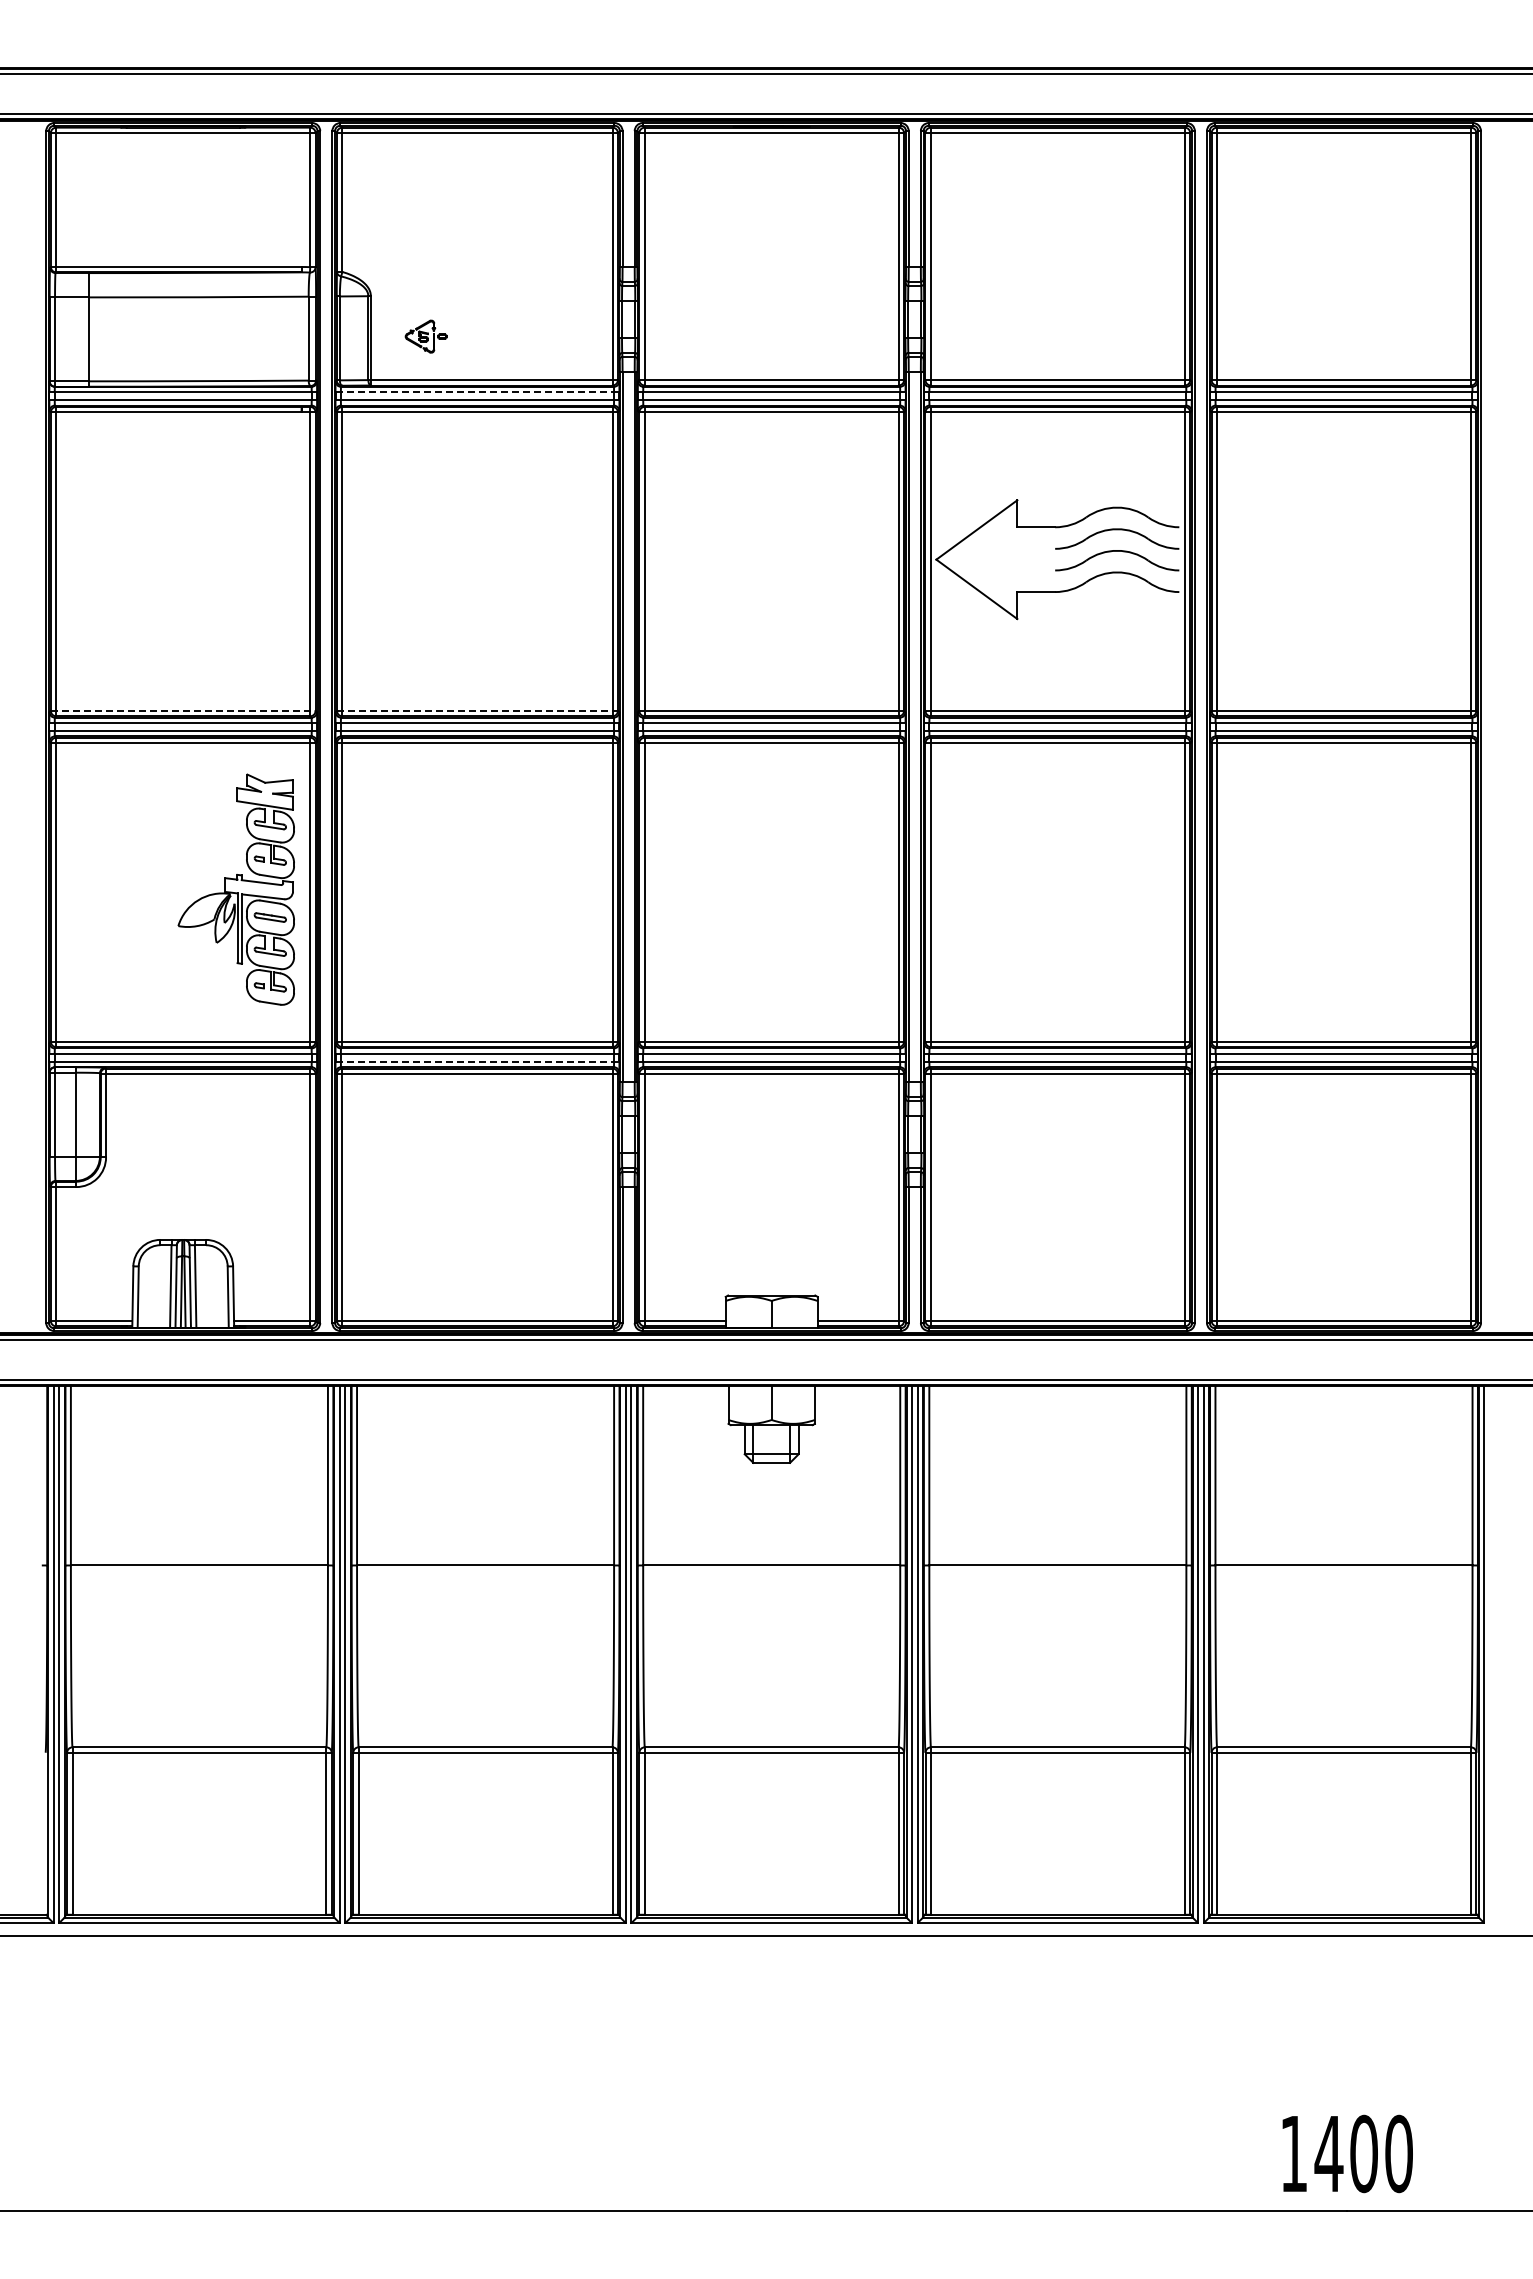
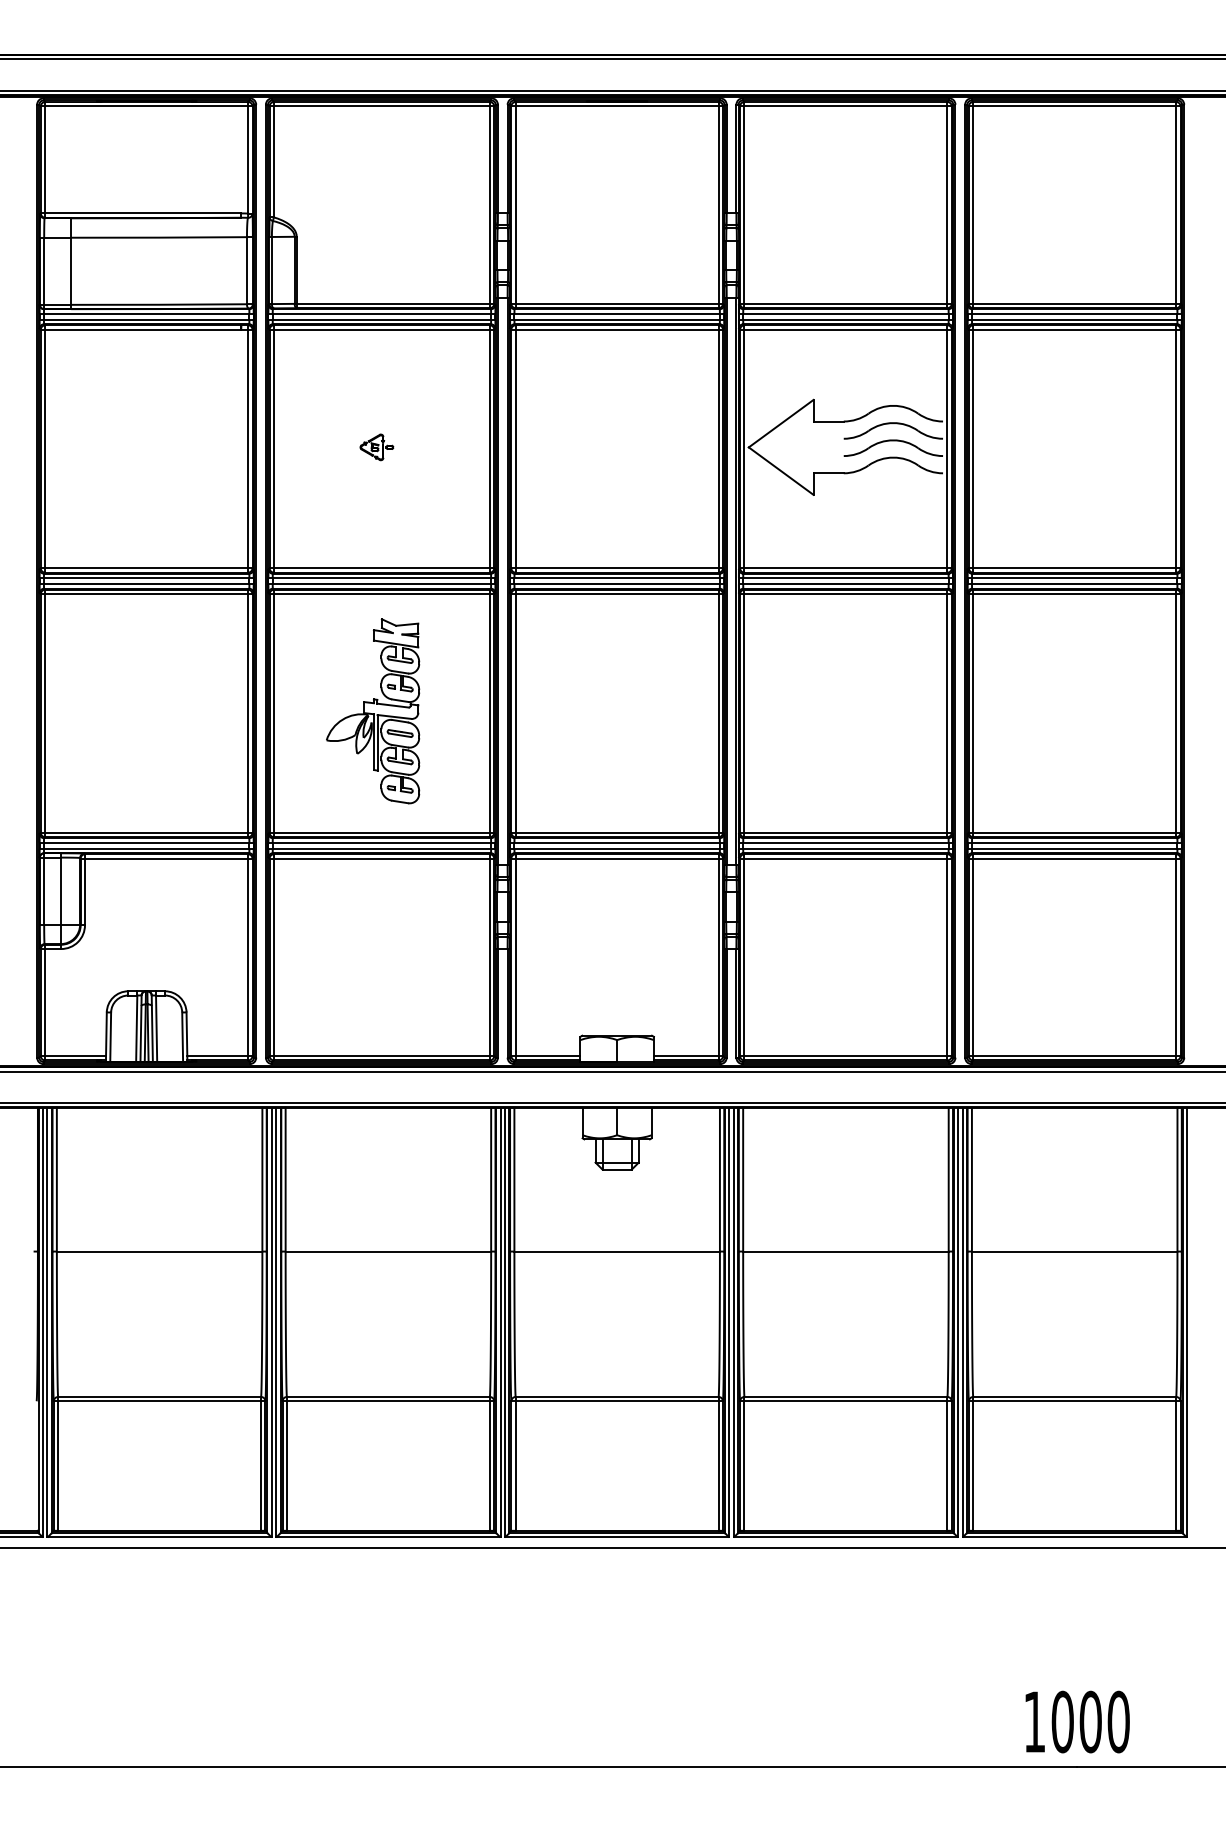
part: (425, 336) -> (376, 447), moved
line: (477, 392) -> (381, 313), dashed -> solid
line: (183, 710) -> (146, 568), dashed -> solid
line: (477, 710) -> (381, 568), dashed -> solid
part: (235, 889) -> (372, 711), moved
line: (477, 1061) -> (381, 848), dashed -> solid
text: (1328, 2153) -> (1062, 1721), 1400 -> 1000

